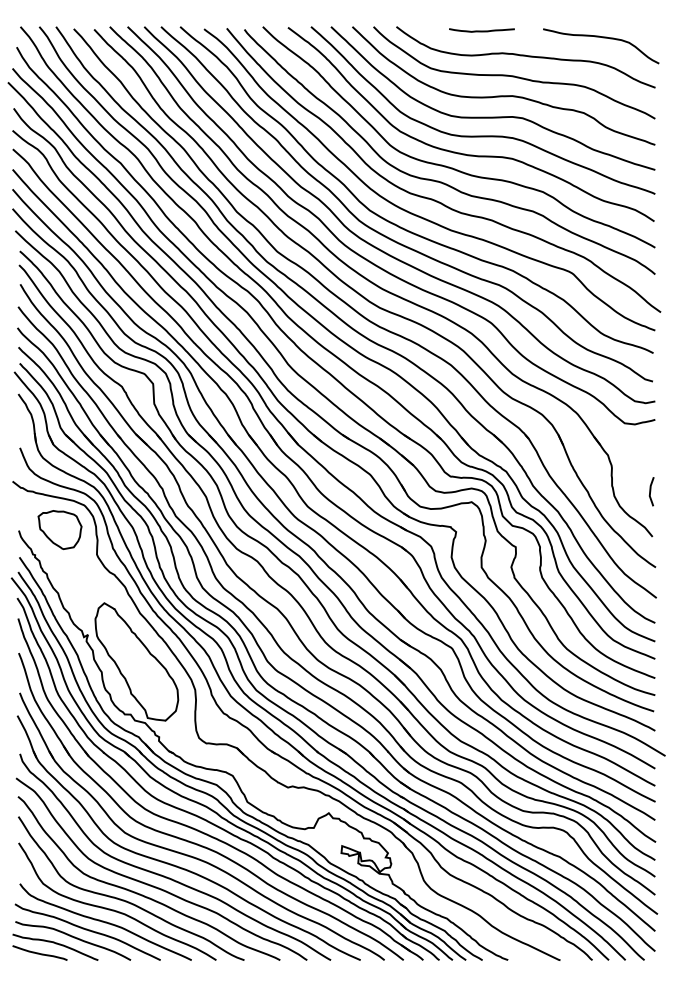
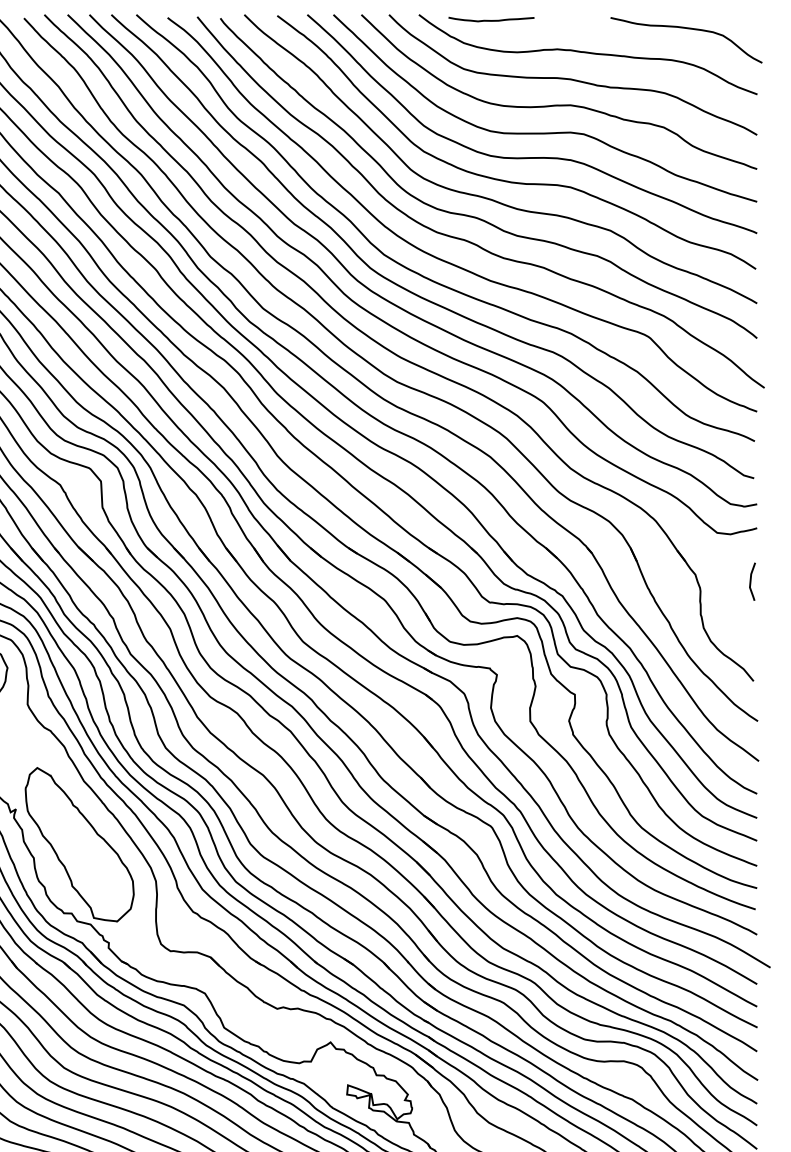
curve: (481, 30) -> (490, 19), moved
line: (651, 491) -> (752, 581), moved

